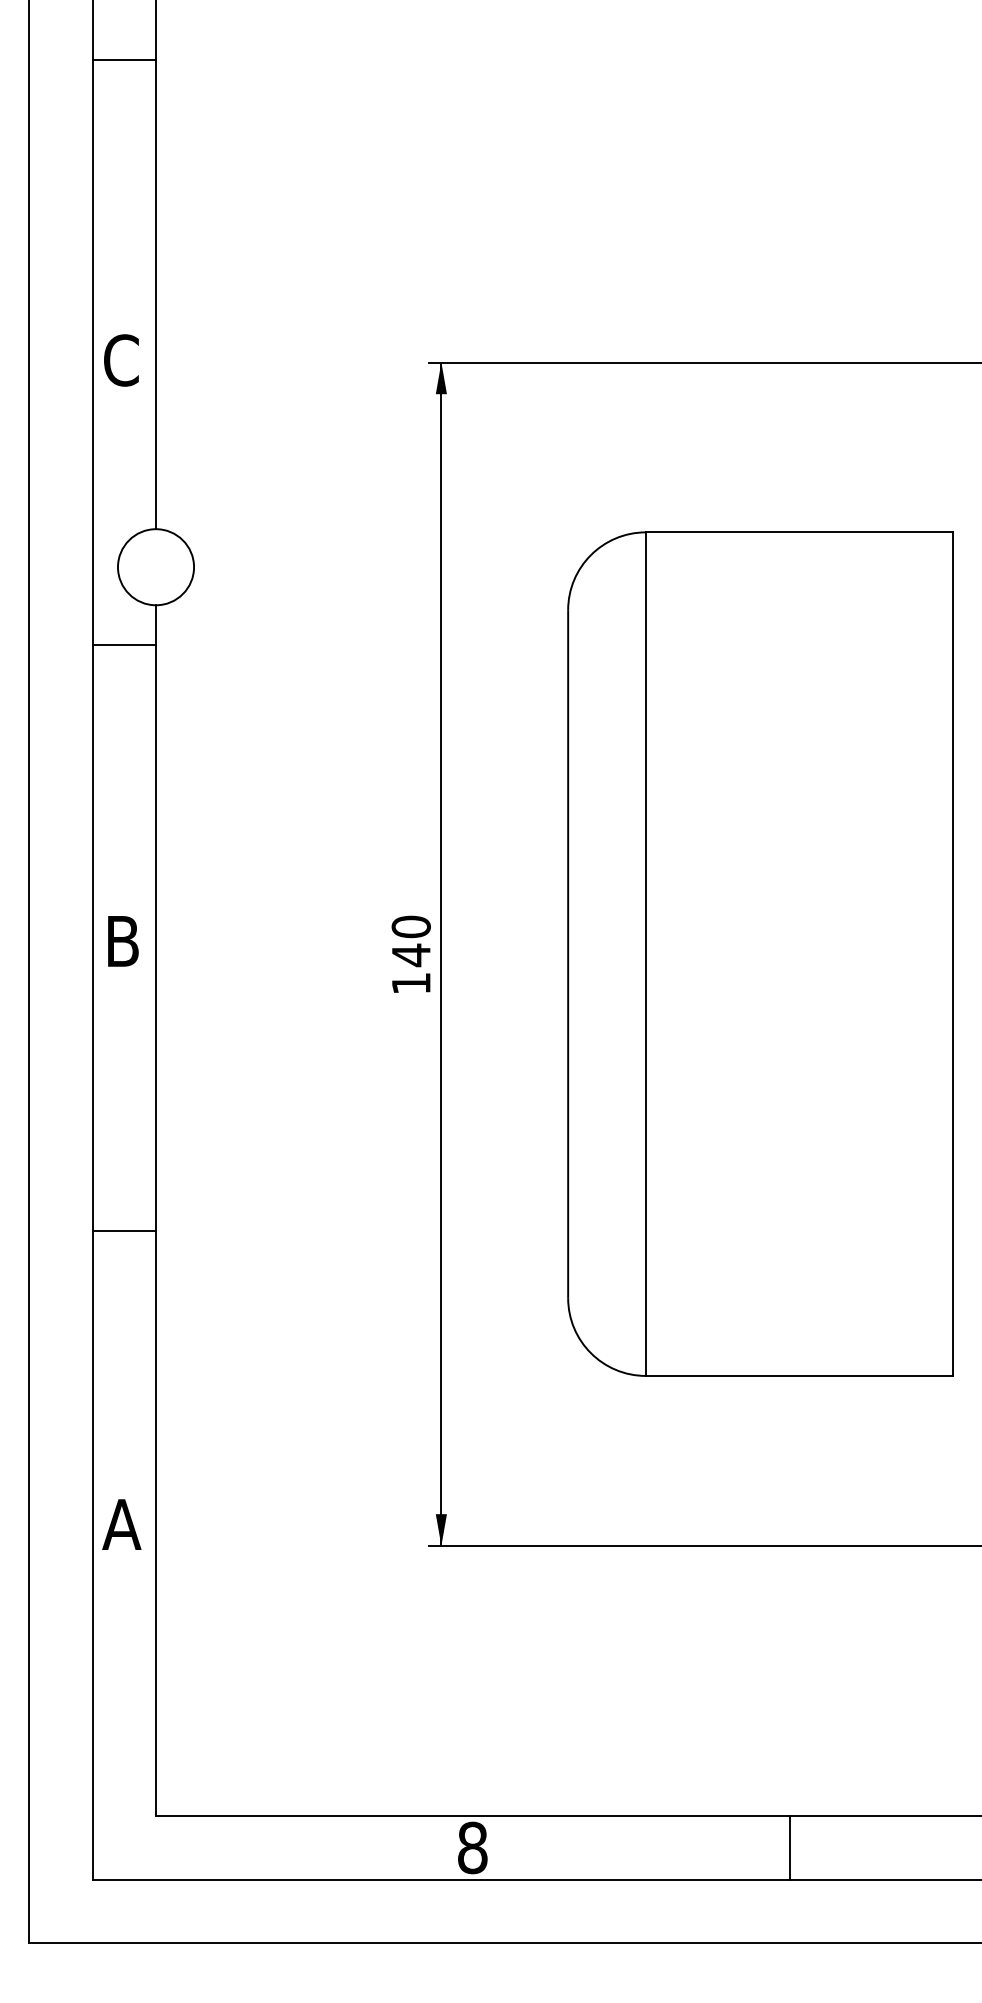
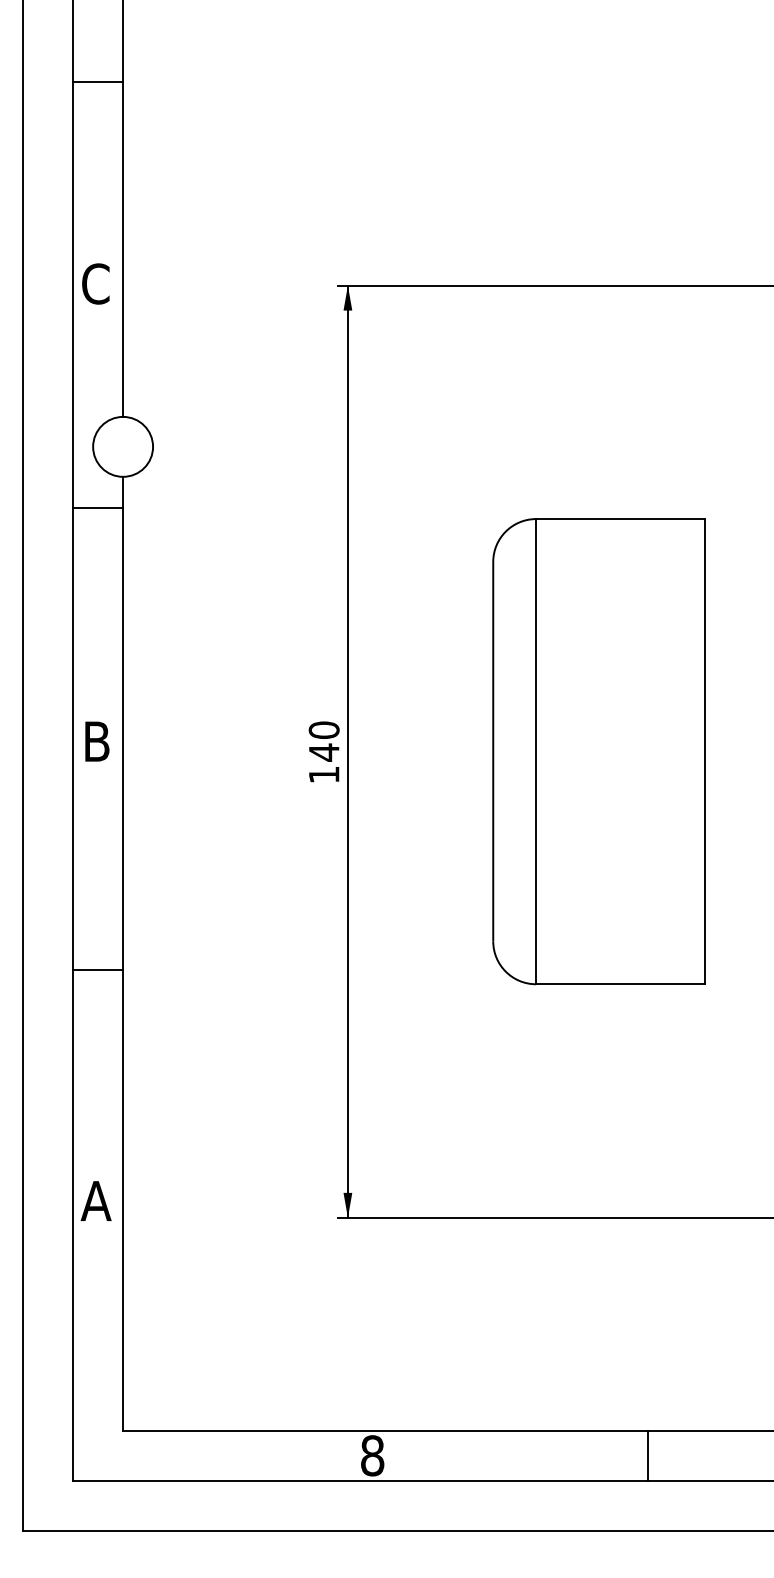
line: (124, 60) -> (98, 82), moved
part: (760, 953) -> (599, 751), size x0.7
line: (789, 1847) -> (647, 1455), moved

